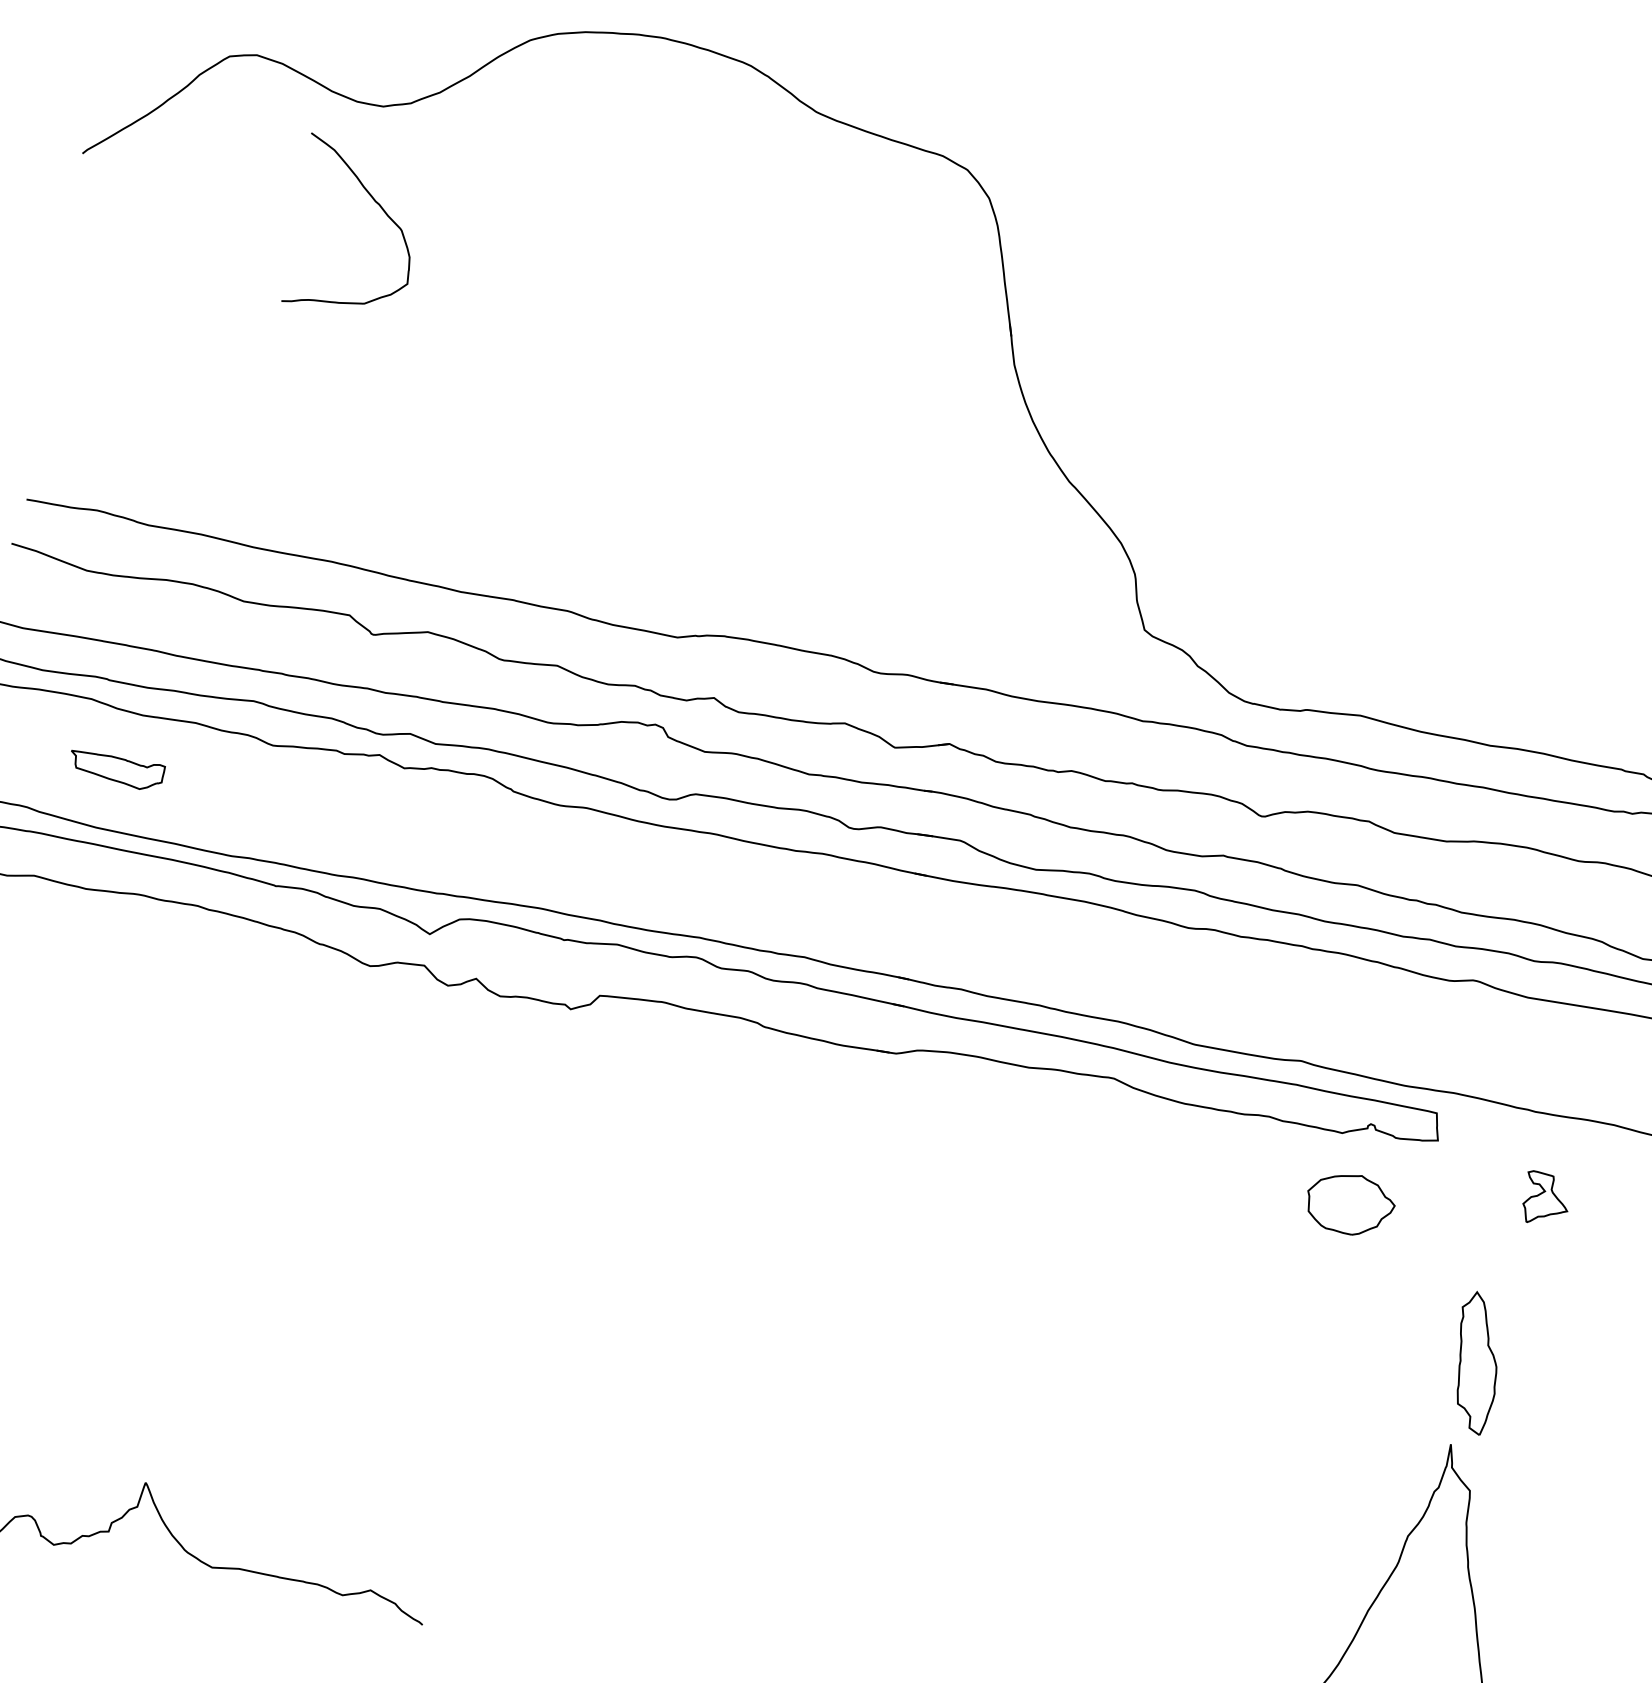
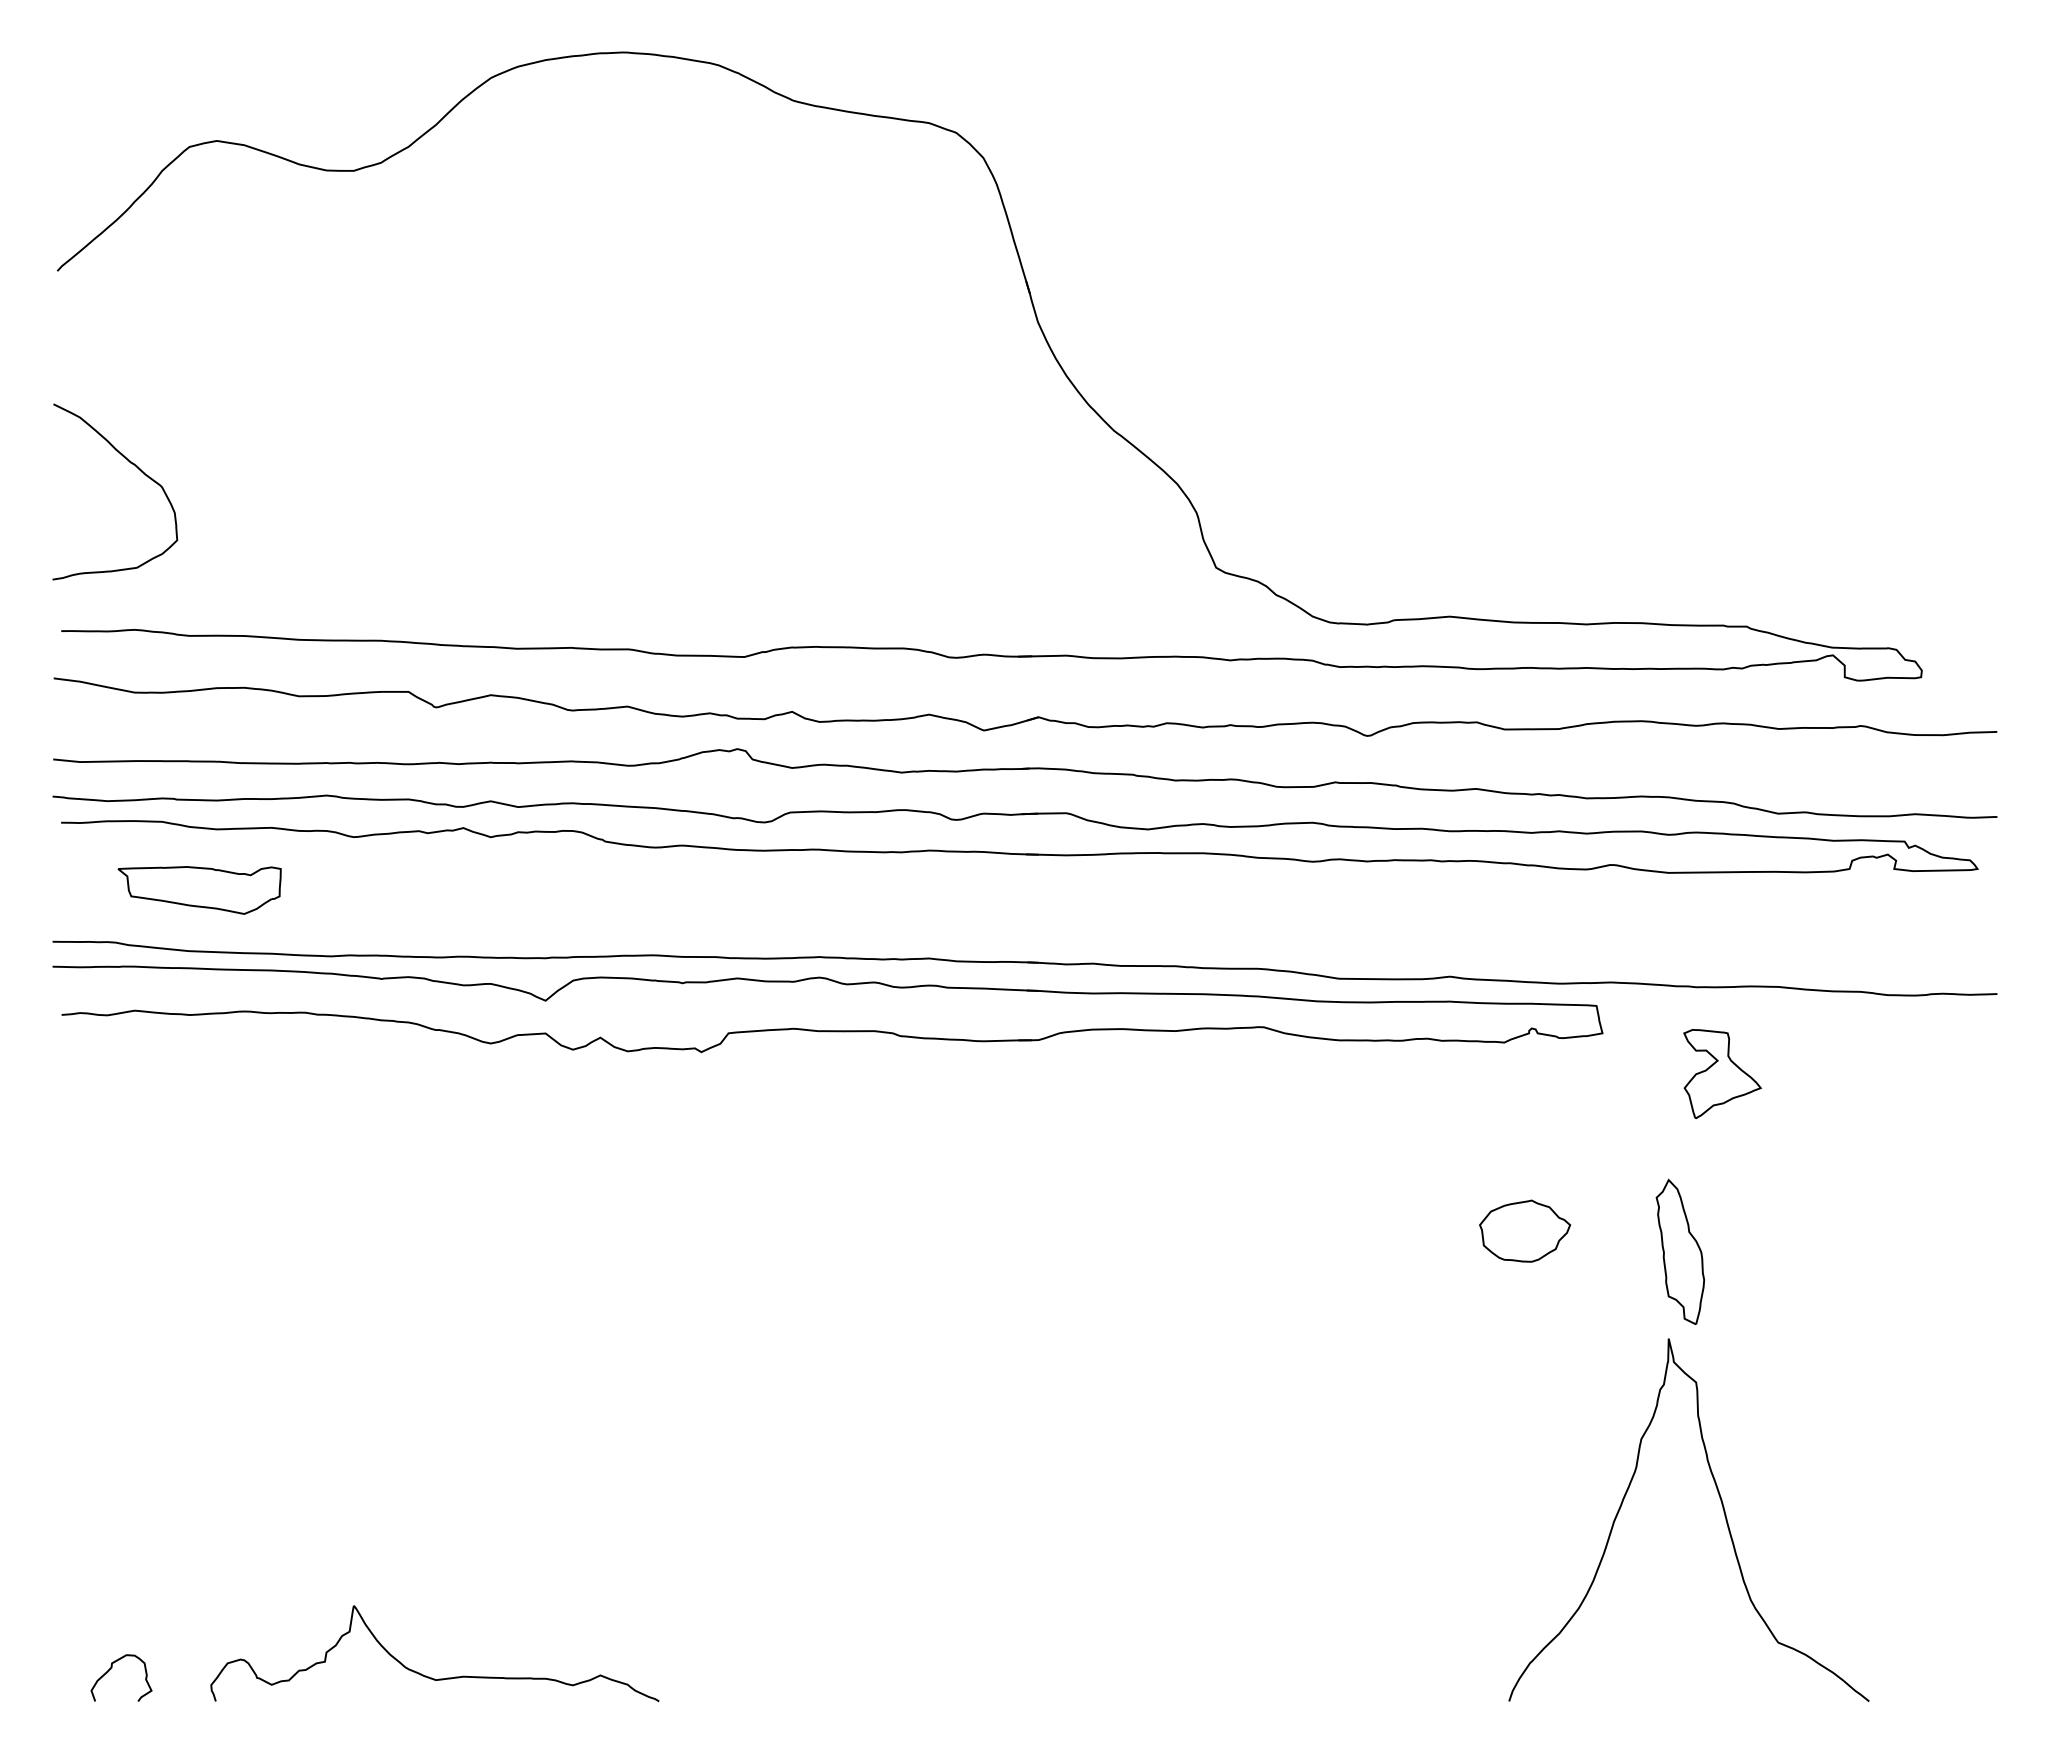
curve: (377, 205) -> (133, 465), moved
part: (116, 771) -> (199, 890), size x1.67
part: (1546, 1198) -> (1722, 1073), size x1.67
part: (1350, 1203) -> (1524, 1230), moved

